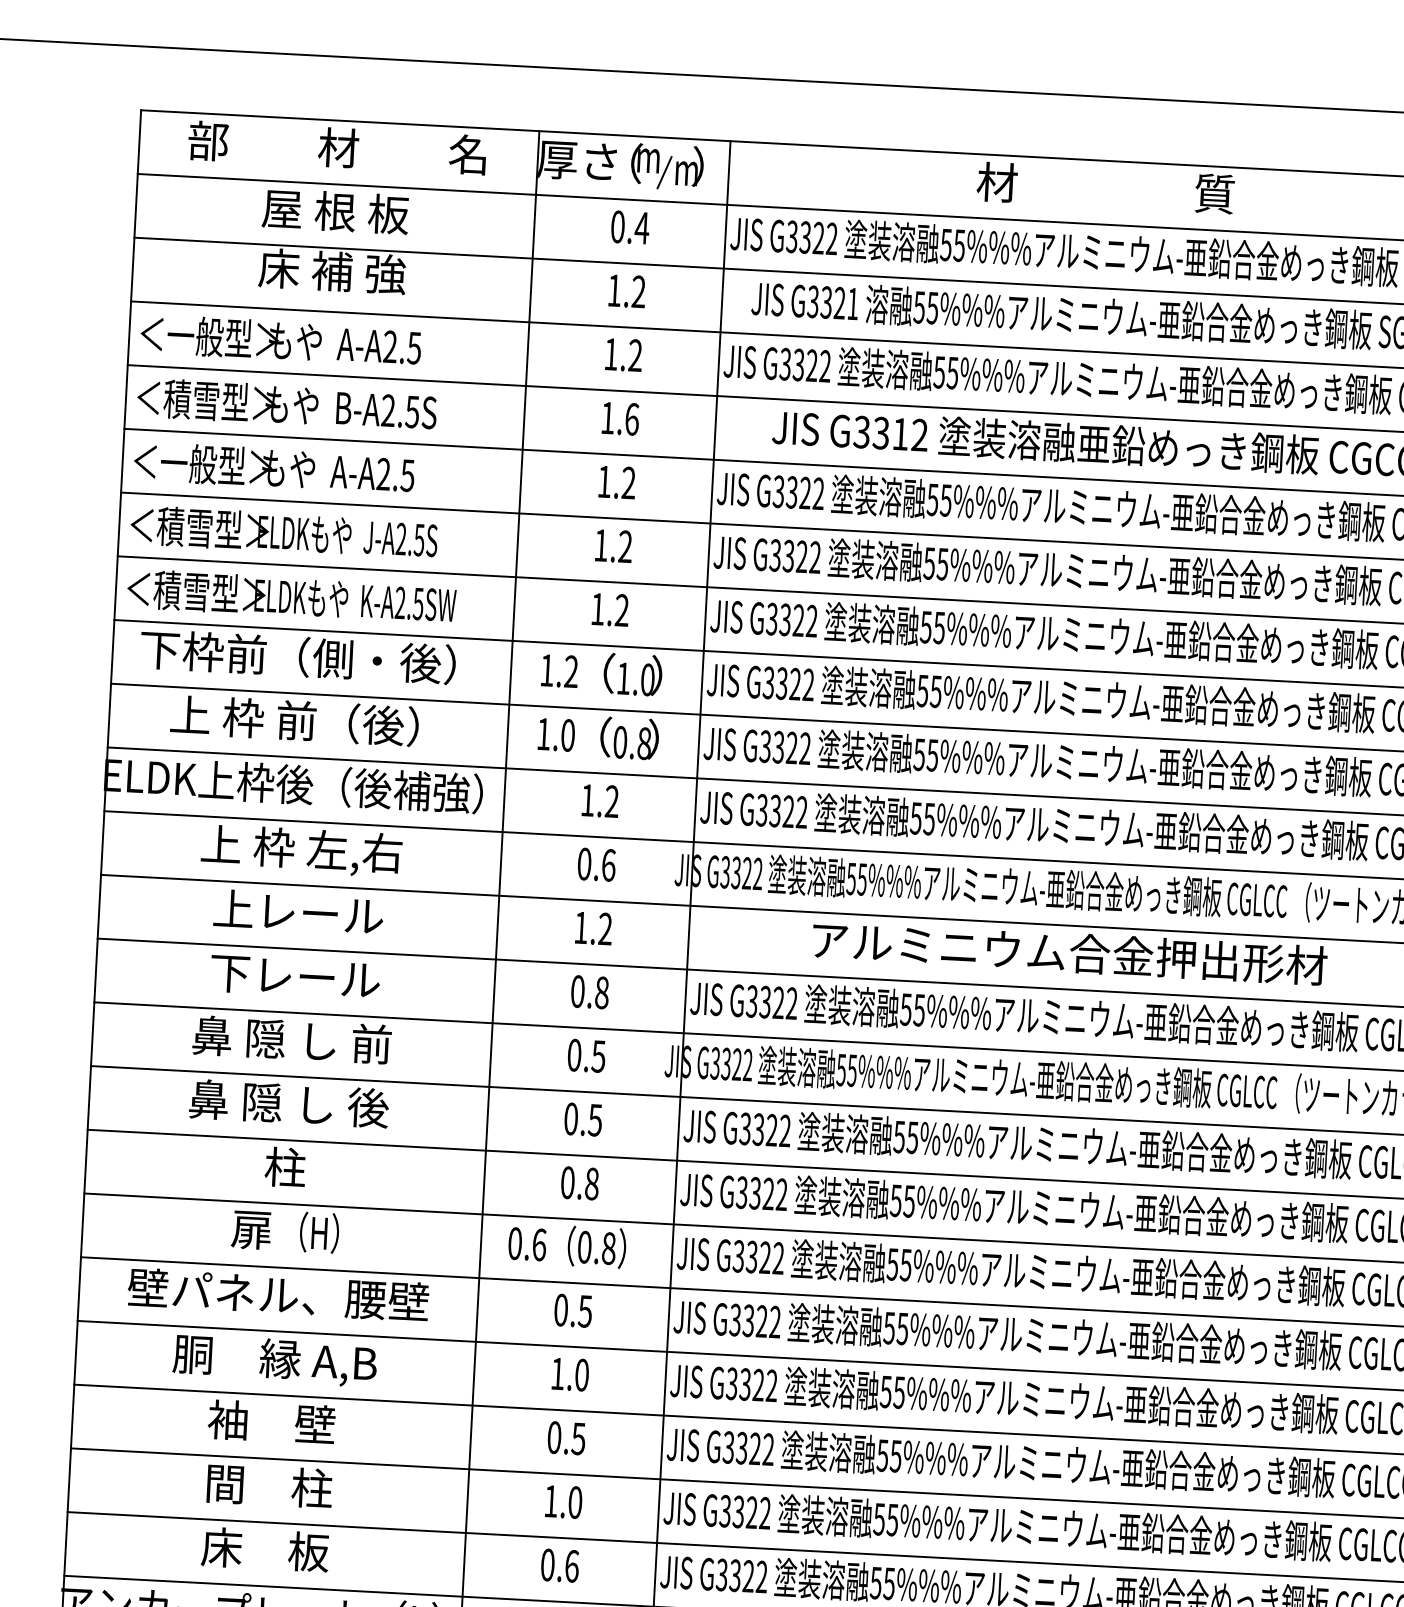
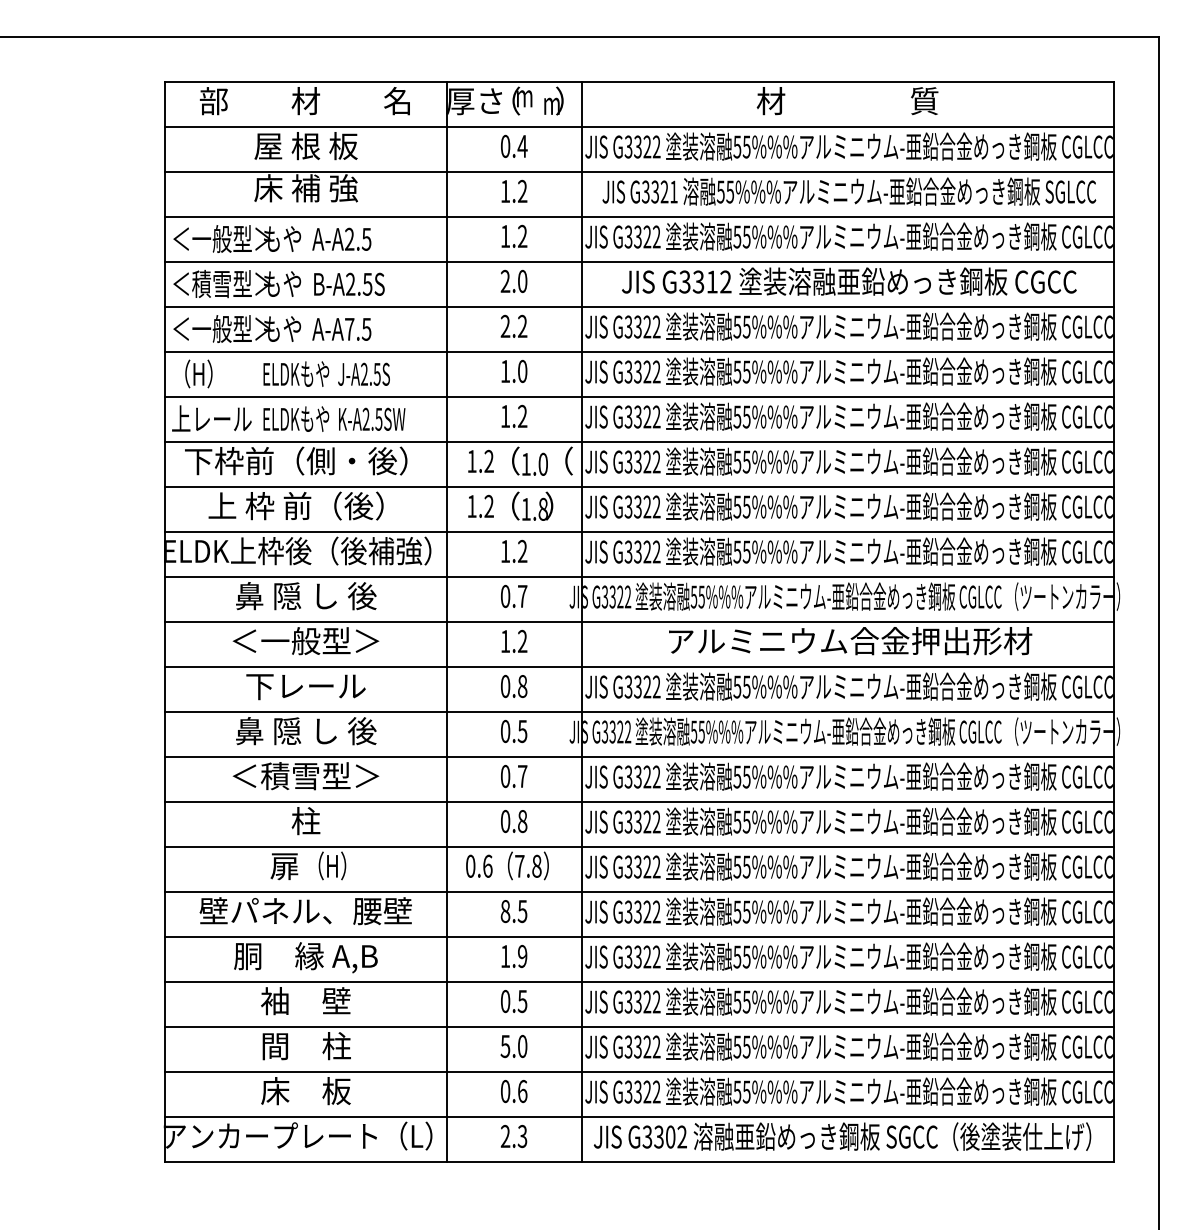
line: (664, 172) -> (536, 106), removed
text: (619, 417) -> (513, 280), 1.6 -> 2.0
text: (383, 473) -> (349, 328), A-A2.5 -> A-A7.5
text: (604, 480) -> (505, 325), 1.2 -> 2.2
text: (198, 527) -> (221, 373), ＜積雪型＞ -> （H）
text: (625, 546) -> (522, 371), 1.2 -> 1.0
text: (195, 591) -> (221, 418), ＜積雪型＞ -> 上レール
text: (669, 675) -> (558, 460), ） -> （
text: (567, 735) -> (488, 506), 1.0 -> 1.2
text: (619, 741) -> (525, 508), 0.8 -> 1.8
text: (301, 850) -> (305, 597), 上 枠 左,右 -> 鼻 隠 し 後
text: (608, 865) -> (522, 596), 0.6 -> 0.7
text: (297, 913) -> (305, 641), 上レール -> ＜一般型＞
text: (372, 1044) -> (362, 731), 鼻 隠 し 前 -> 鼻 隠 し 後
text: (287, 1104) -> (305, 776), 鼻 隠 し 後 -> ＜積雪型＞
text: (595, 1120) -> (522, 776), 0.5 -> 0.7
text: (584, 1246) -> (519, 865), 0.8 -> 7.8
text: (561, 1310) -> (505, 911), 0.5 -> 8.5
text: (581, 1375) -> (522, 956), 1.0 -> 1.9
text: (551, 1501) -> (505, 1046), 1.0 -> 5.0

